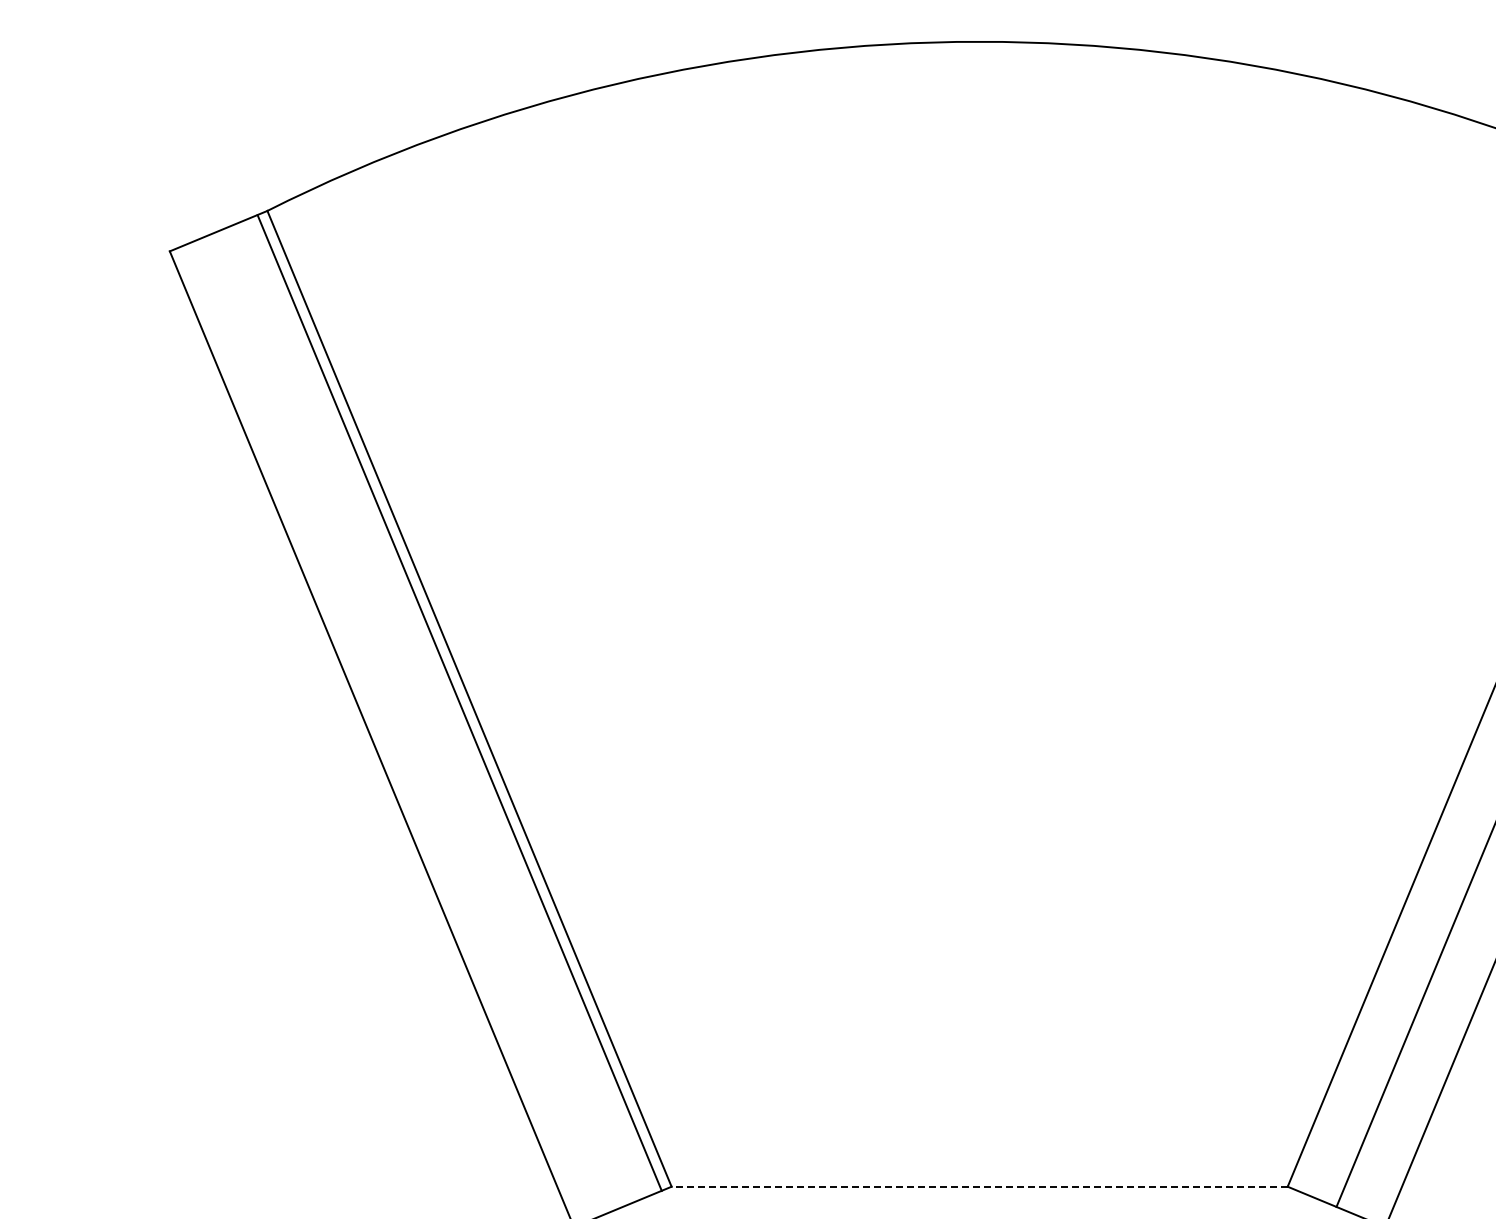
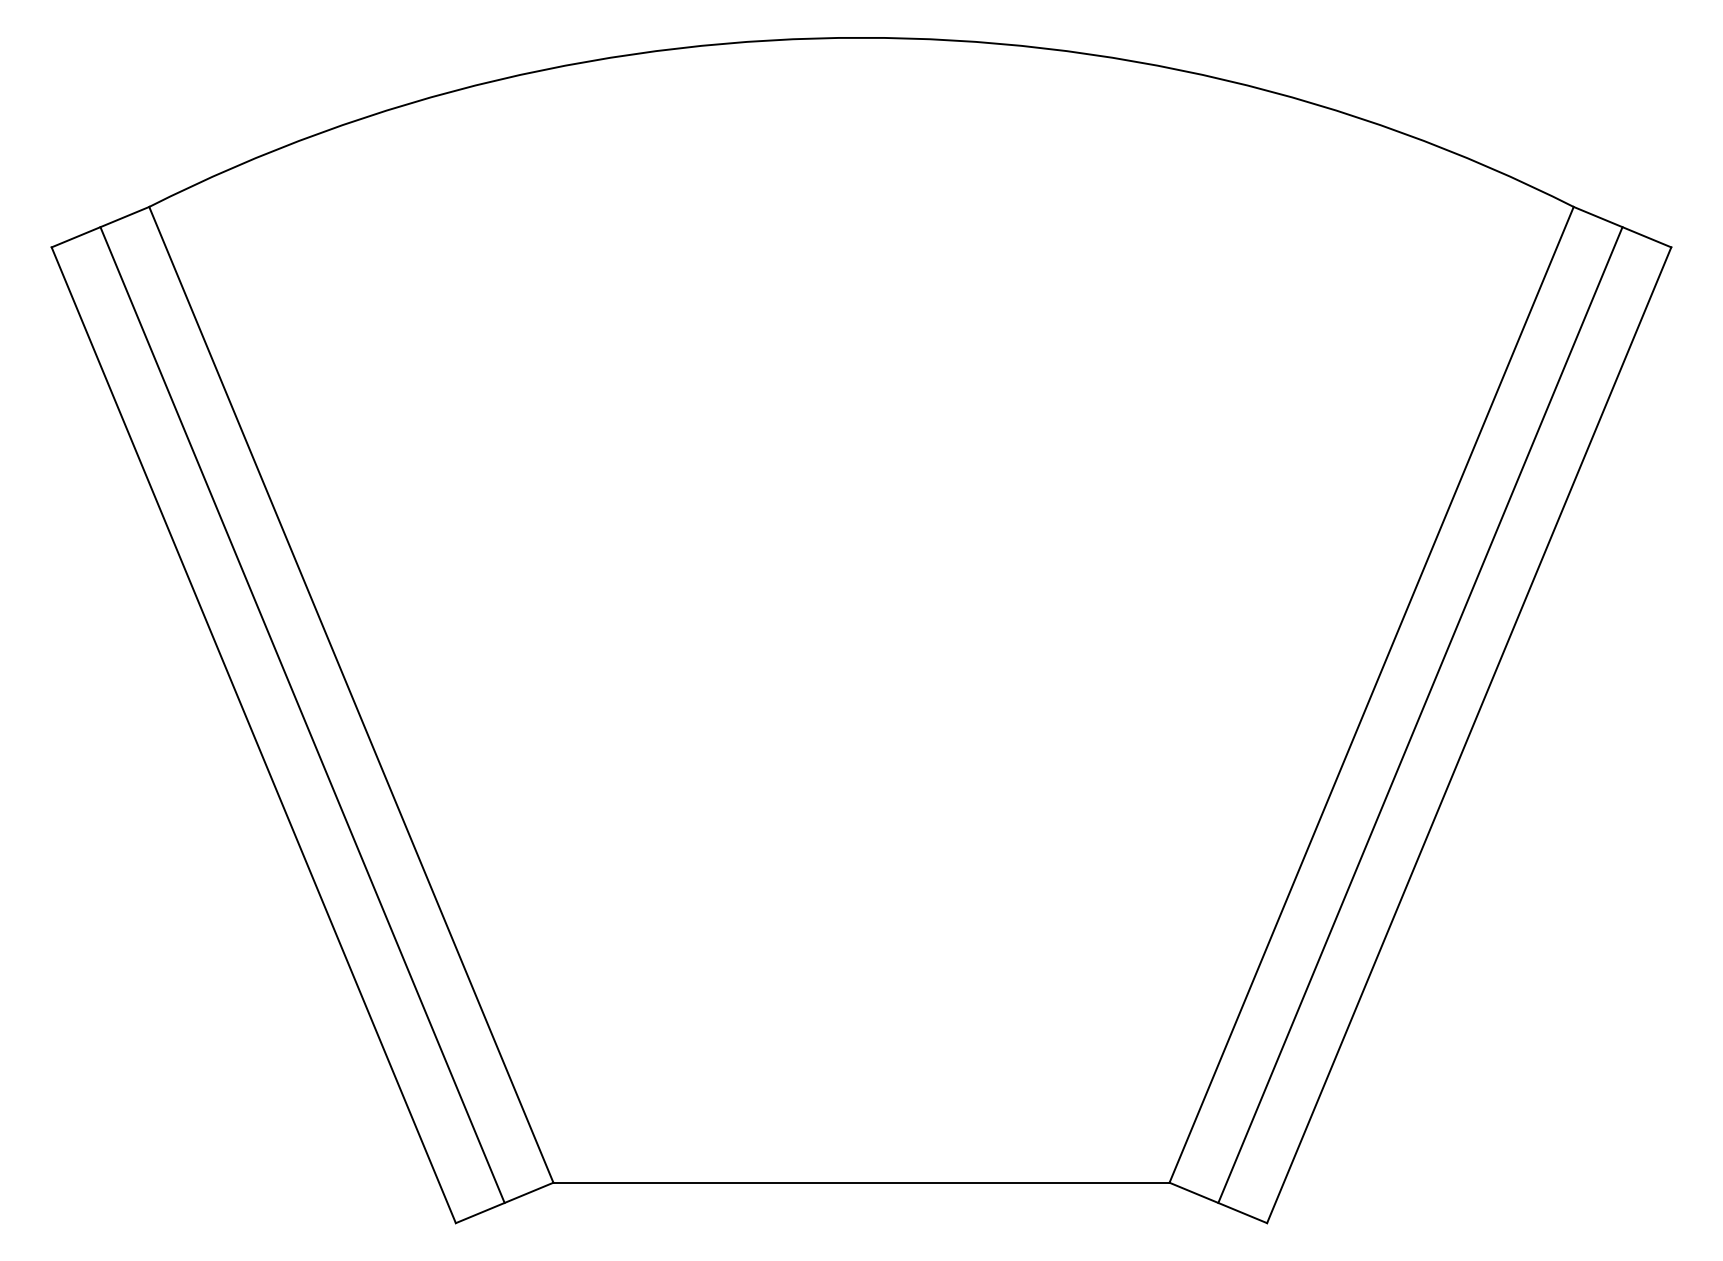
line: (459, 702) -> (302, 714), moved
line: (979, 1186) -> (861, 1182), dashed -> solid

